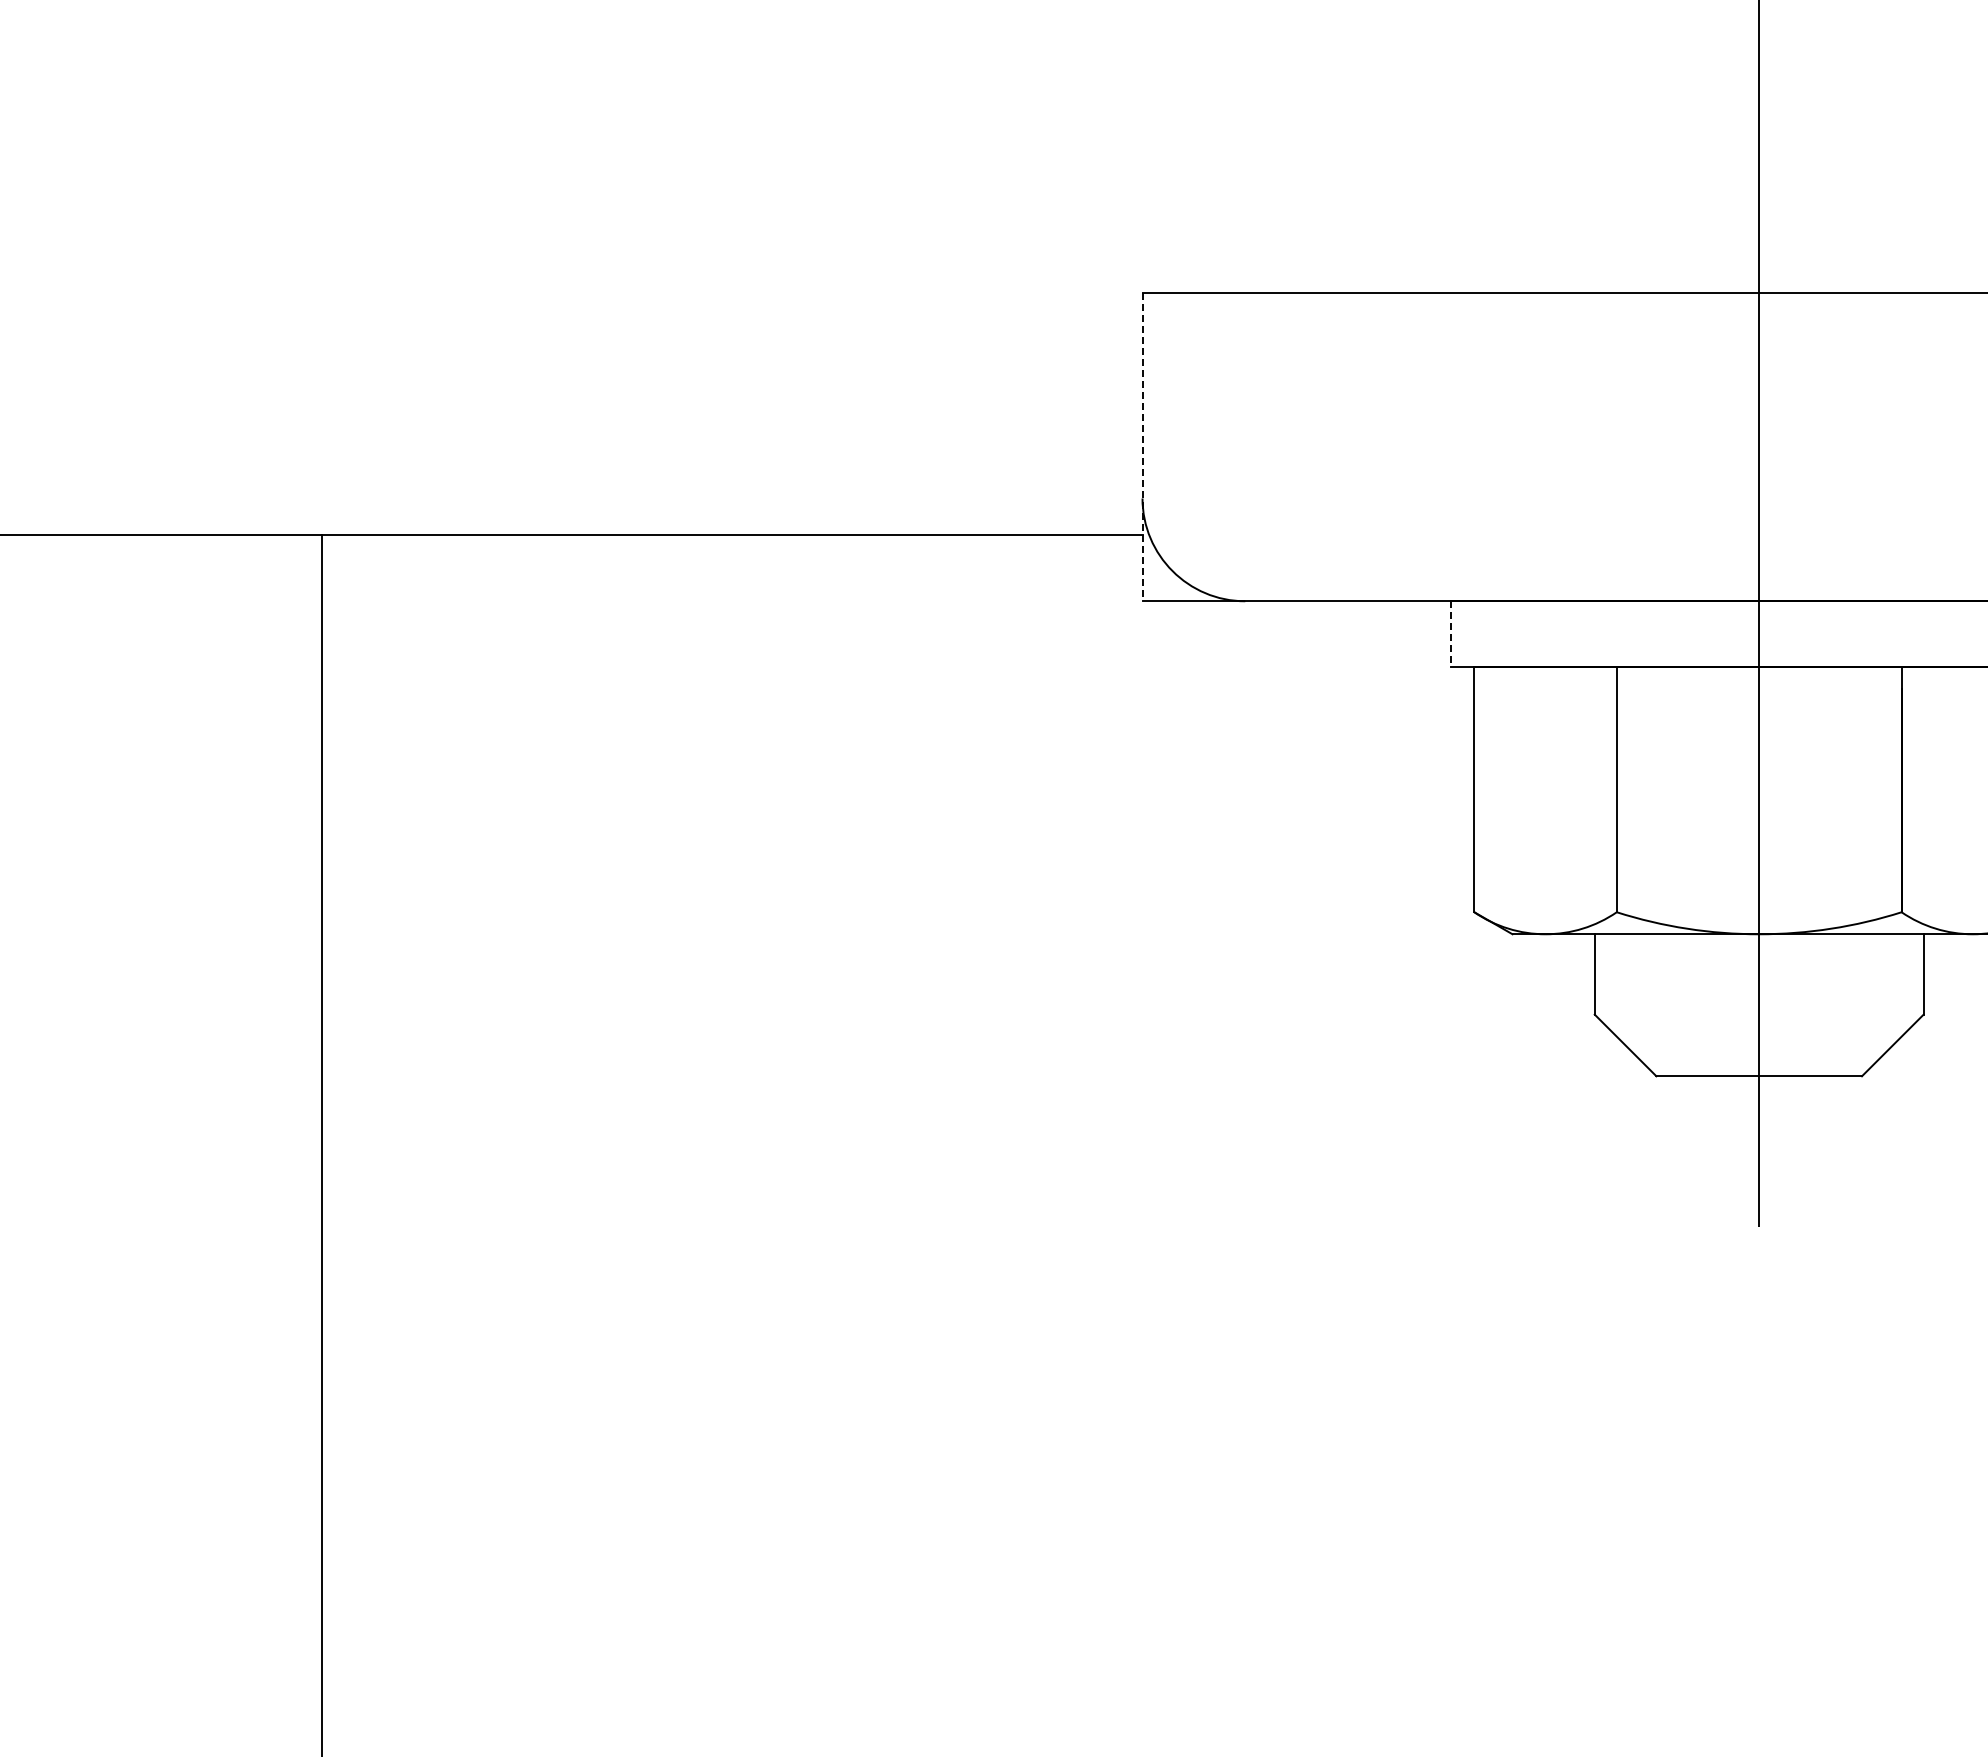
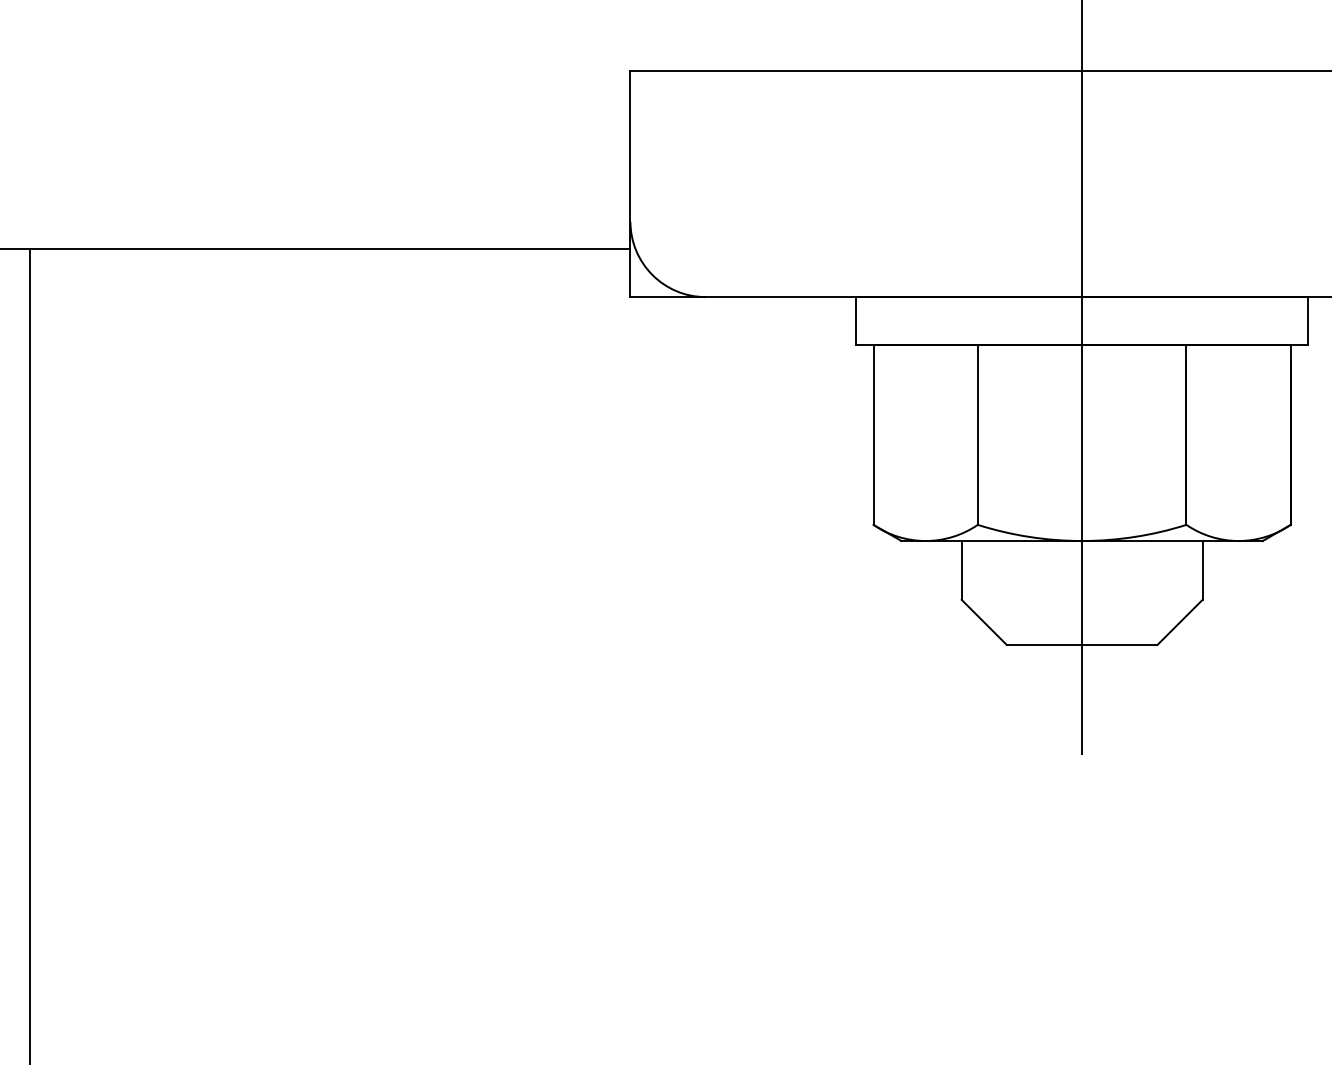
line: (1142, 447) -> (630, 184), dashed -> solid
line: (1450, 634) -> (856, 321), dashed -> solid

